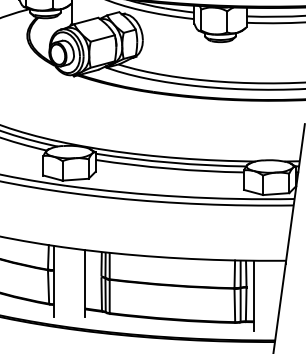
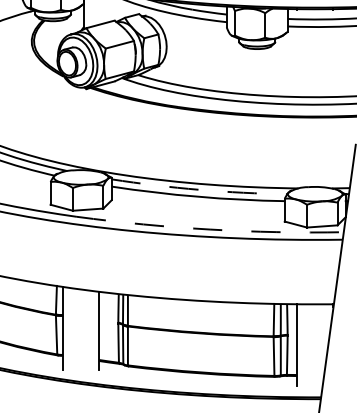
arc: (170, 162) -> (199, 189), solid -> dashed
arc: (180, 196) -> (210, 229), solid -> dashed

